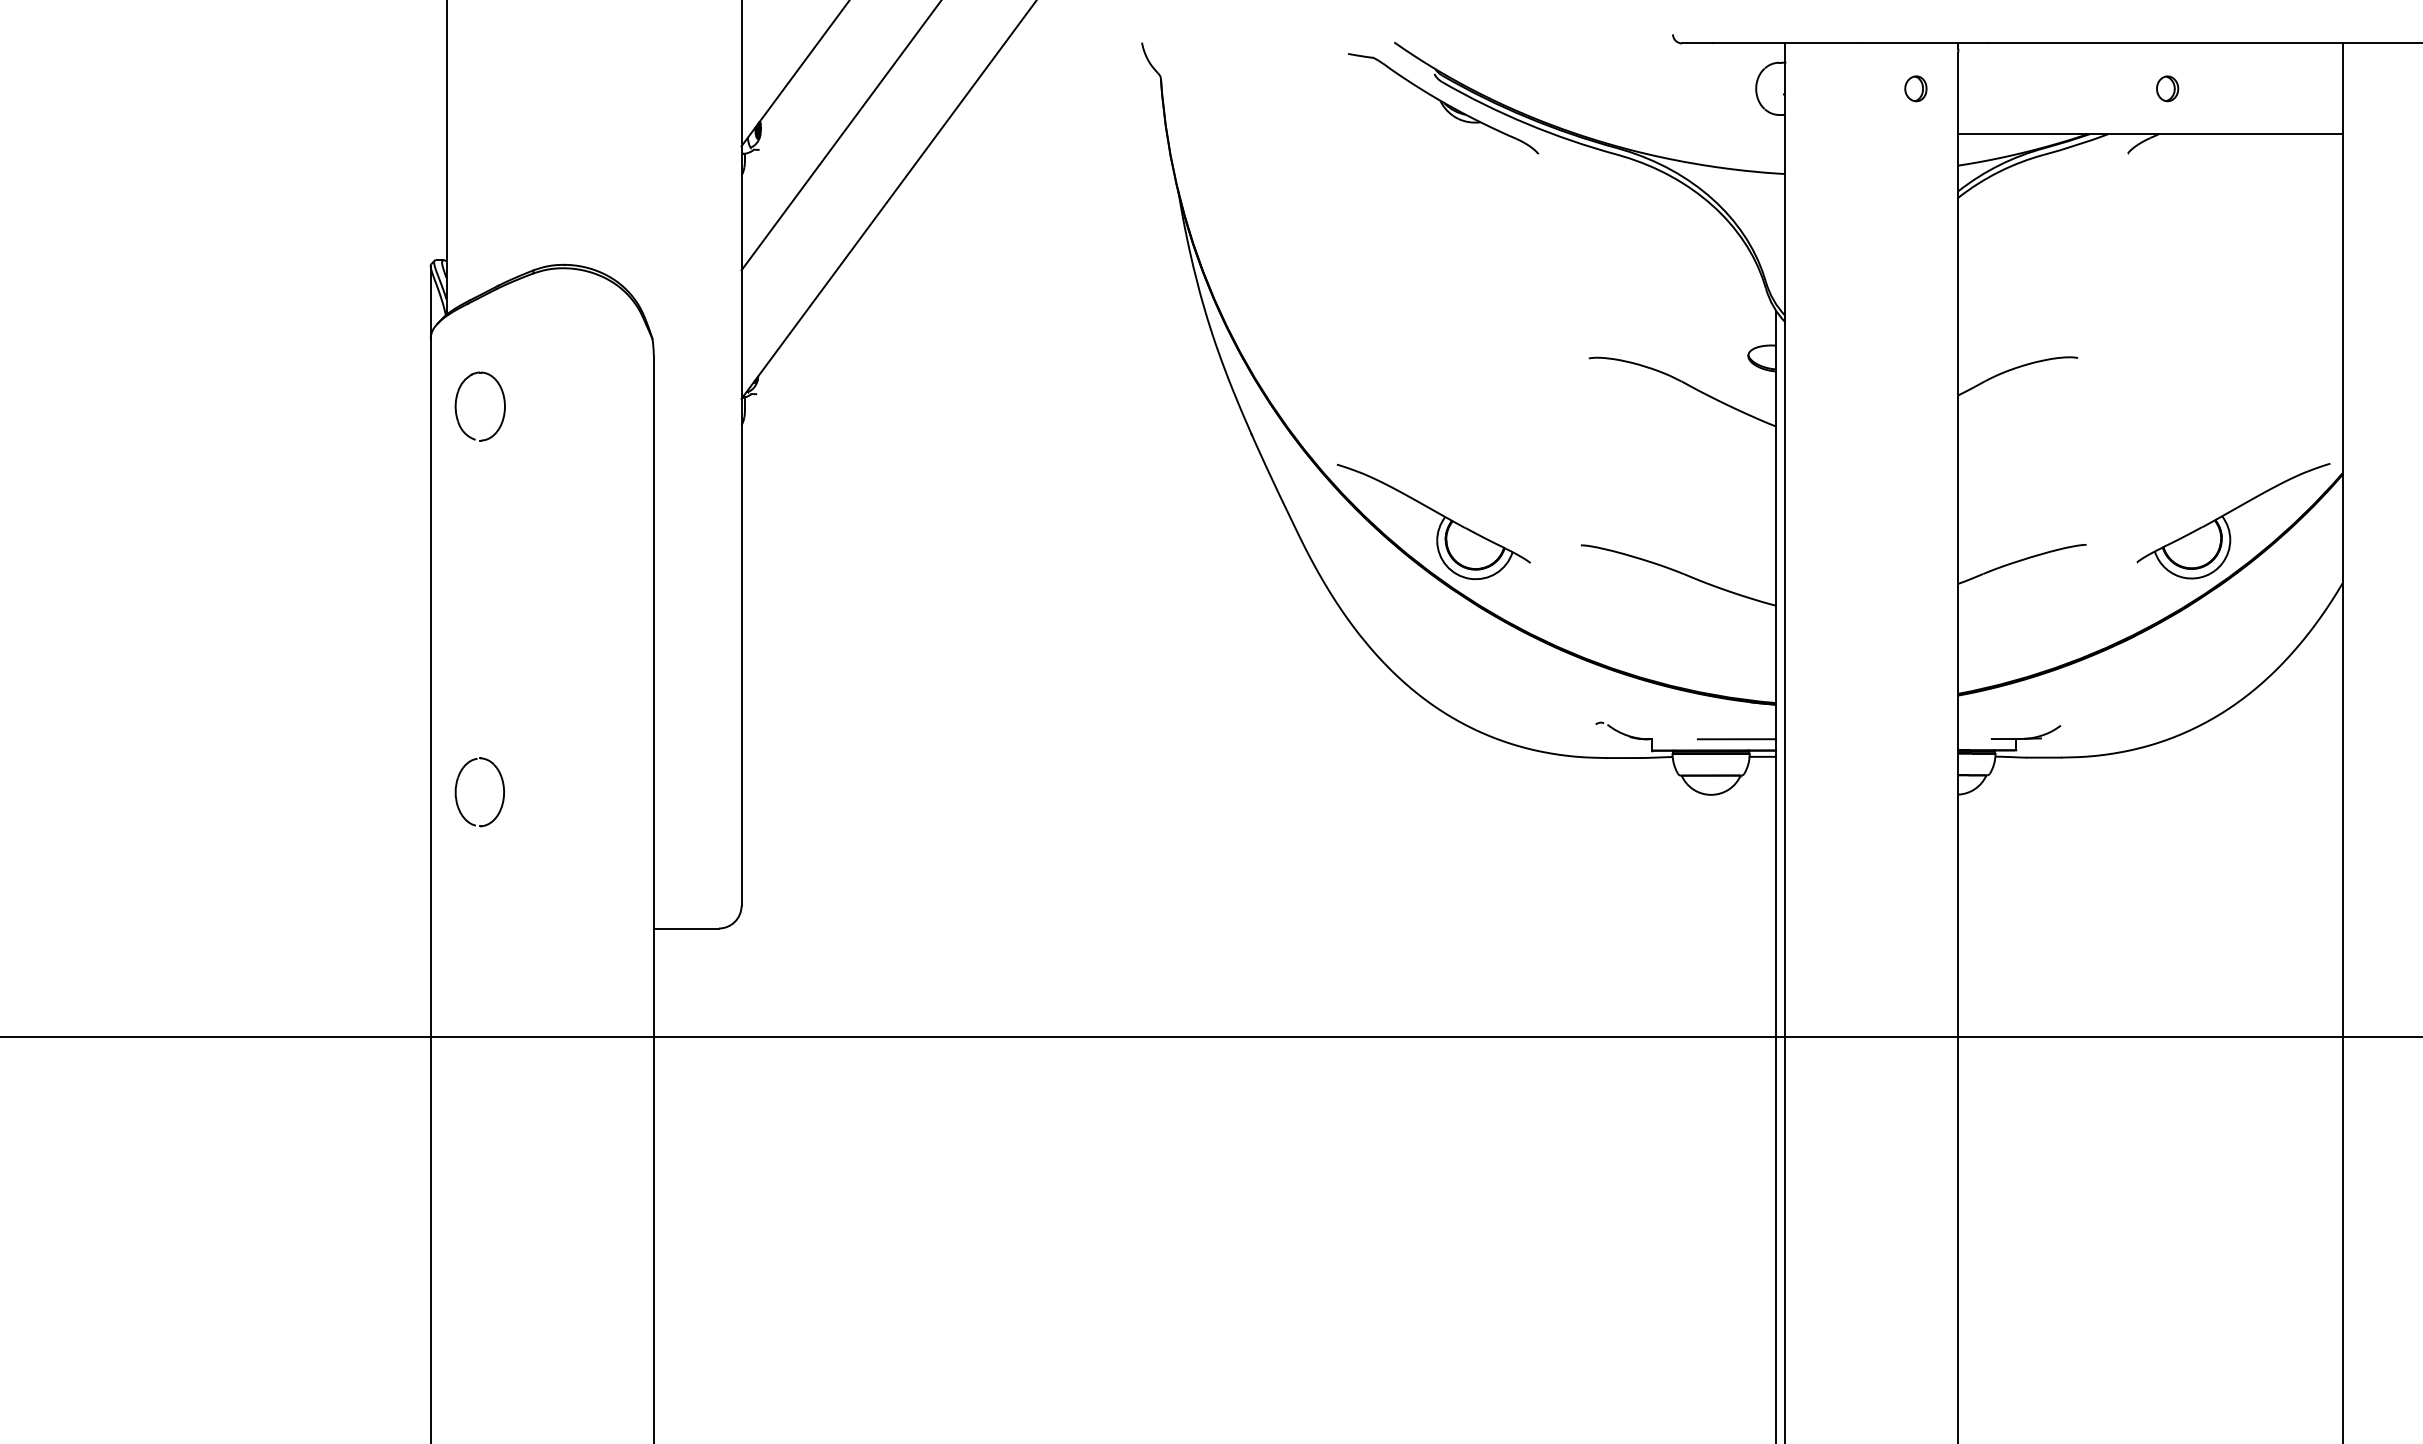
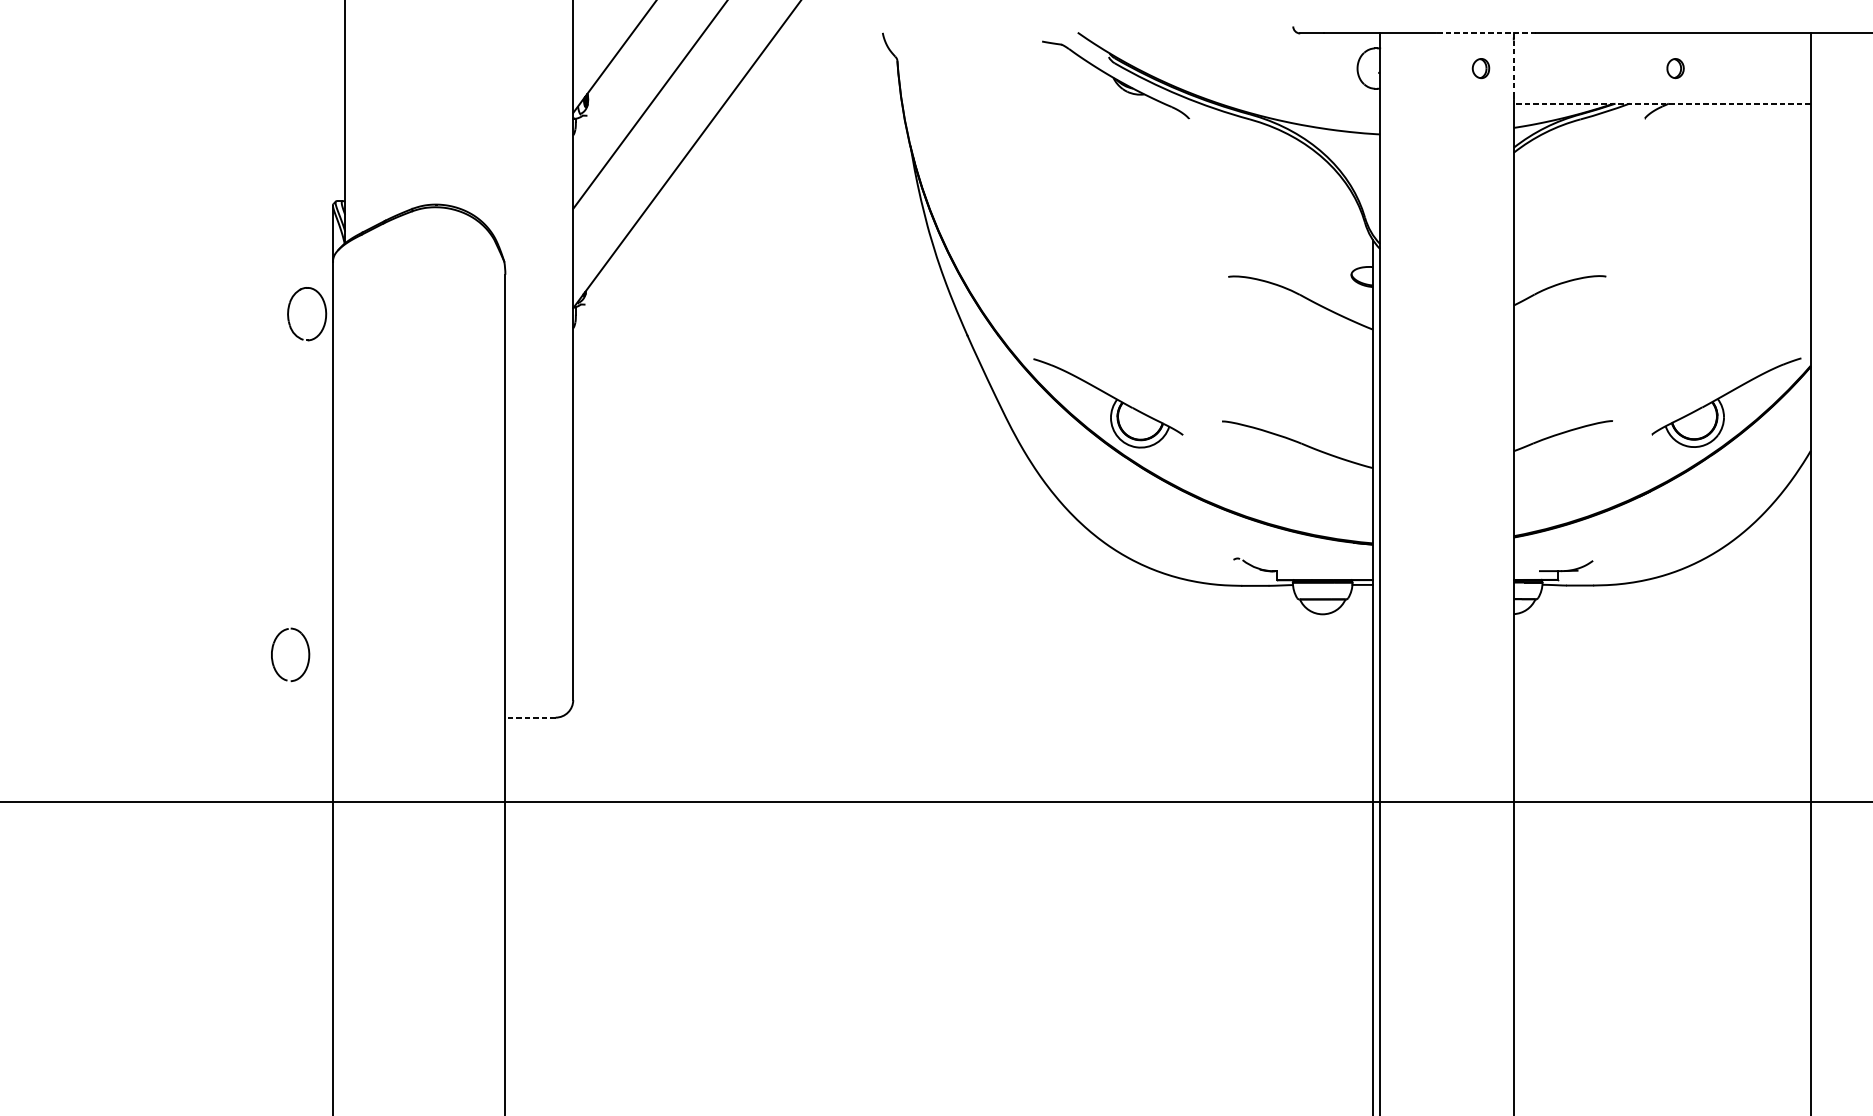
line: (1922, 43) -> (1486, 33), solid -> dashed
line: (1958, 89) -> (1513, 69), solid -> dashed
line: (2149, 134) -> (1661, 103), solid -> dashed
part: (456, 406) -> (288, 314), moved
line: (1736, 739) -> (1342, 571), removed
part: (456, 792) -> (272, 655), moved
line: (686, 928) -> (530, 717), solid -> dashed

